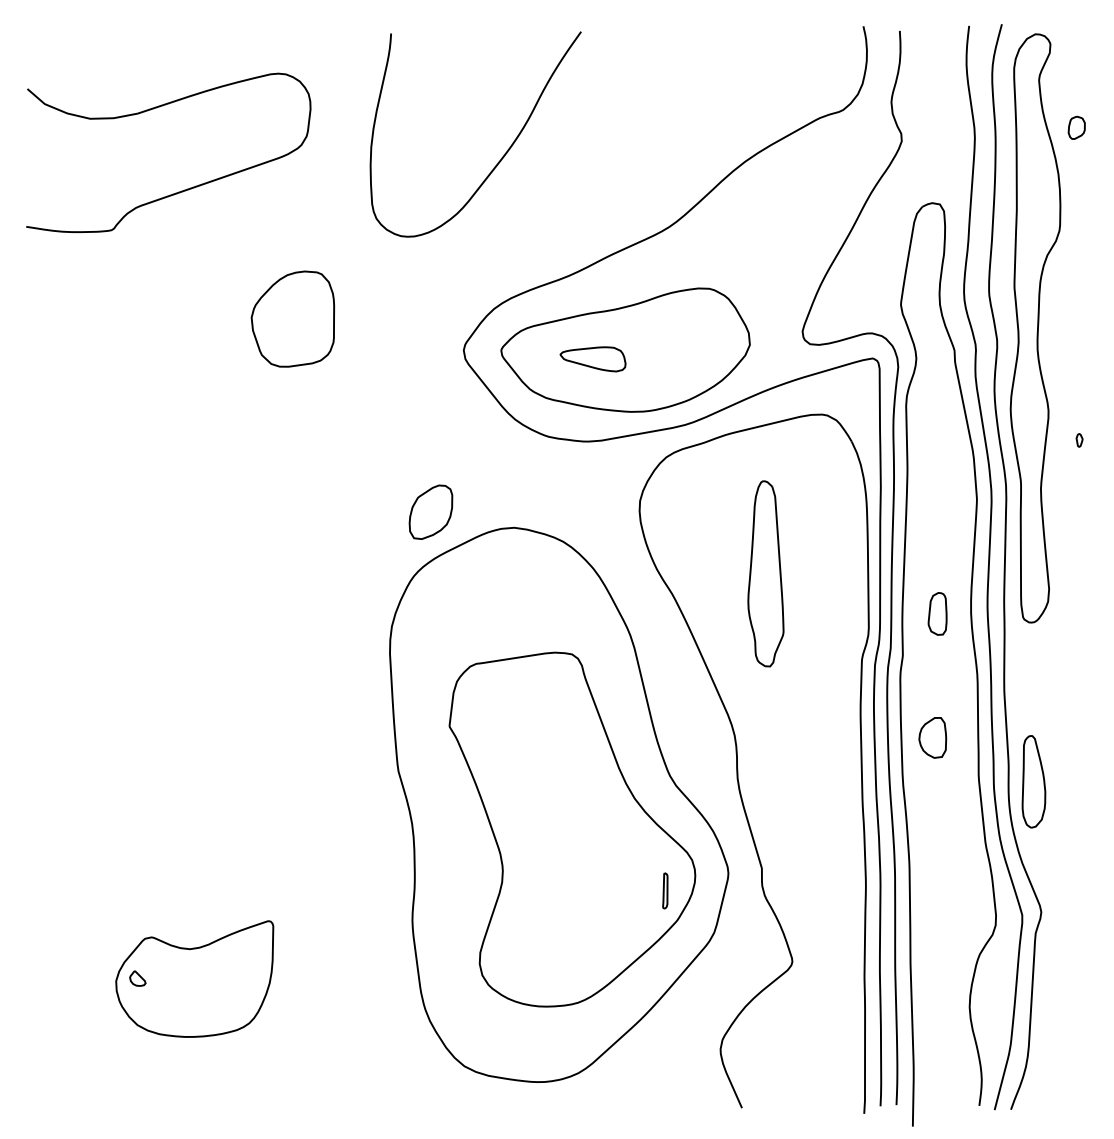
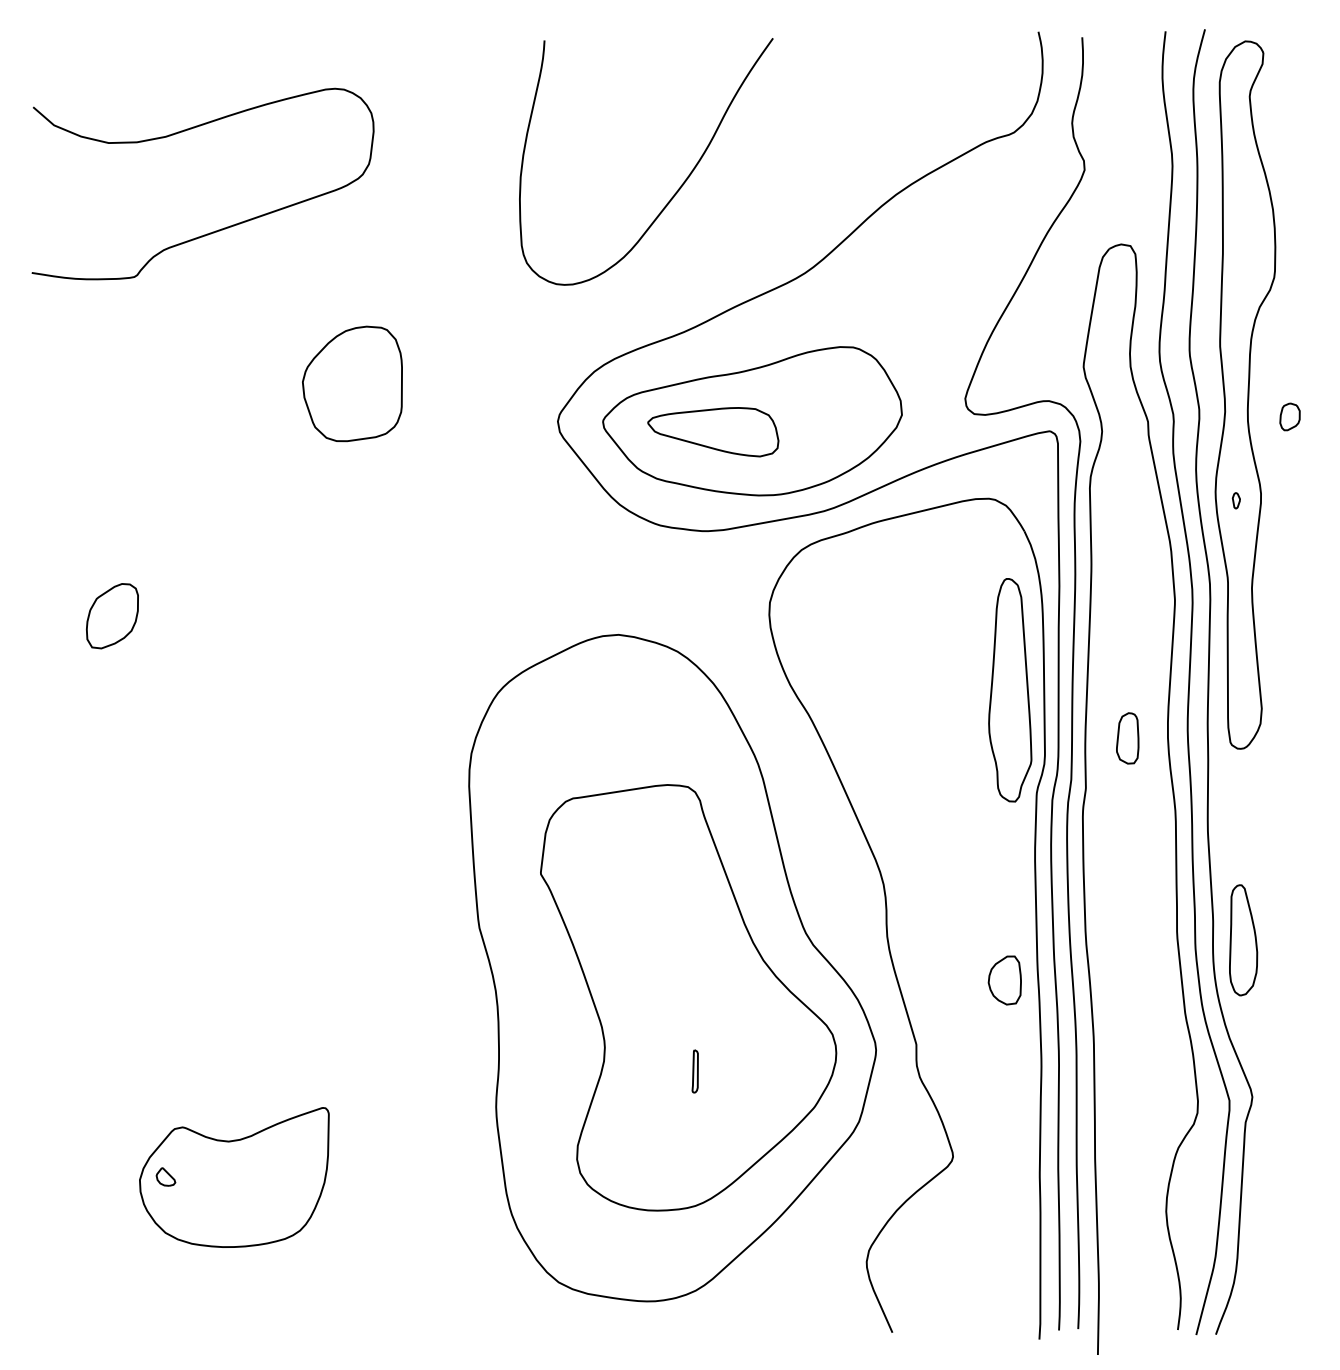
part: (1076, 127) -> (1289, 416), moved
curve: (501, 157) -> (677, 189), moved
part: (593, 359) -> (713, 432), size x1.67
part: (1078, 440) -> (1235, 500), moved
part: (431, 512) -> (112, 616), moved
part: (766, 574) -> (1010, 690), moved
part: (932, 737) -> (1004, 980), moved
part: (664, 890) -> (694, 1071), moved

